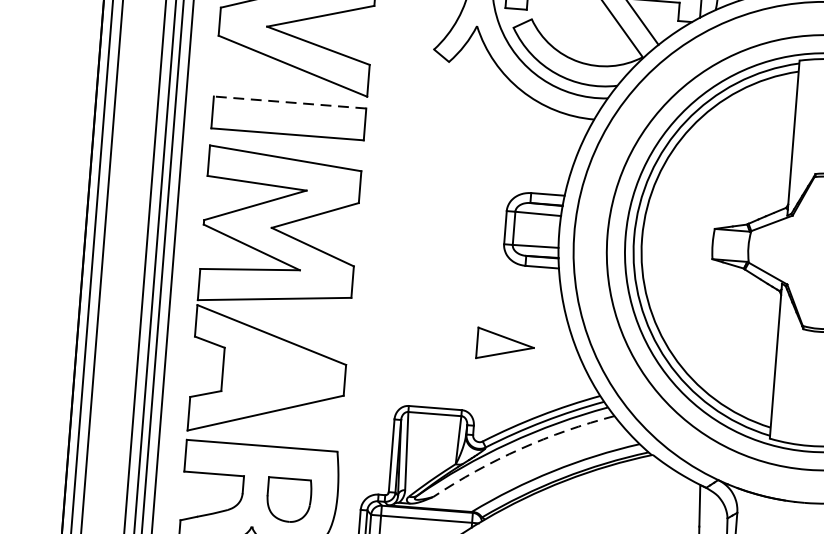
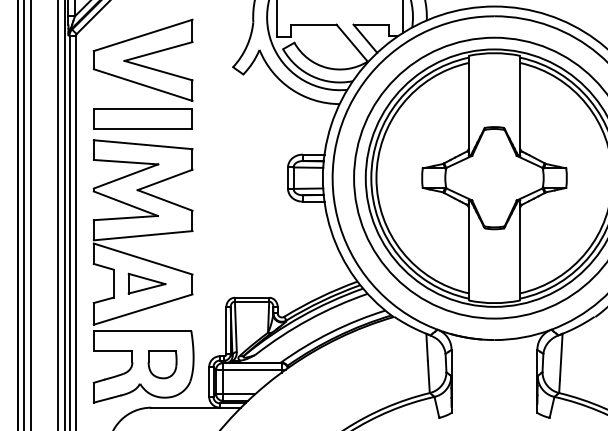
line: (289, 102) -> (142, 108), dashed -> solid
part: (504, 344) -> (146, 283), moved
arc: (519, 448) -> (308, 319), dashed -> solid

